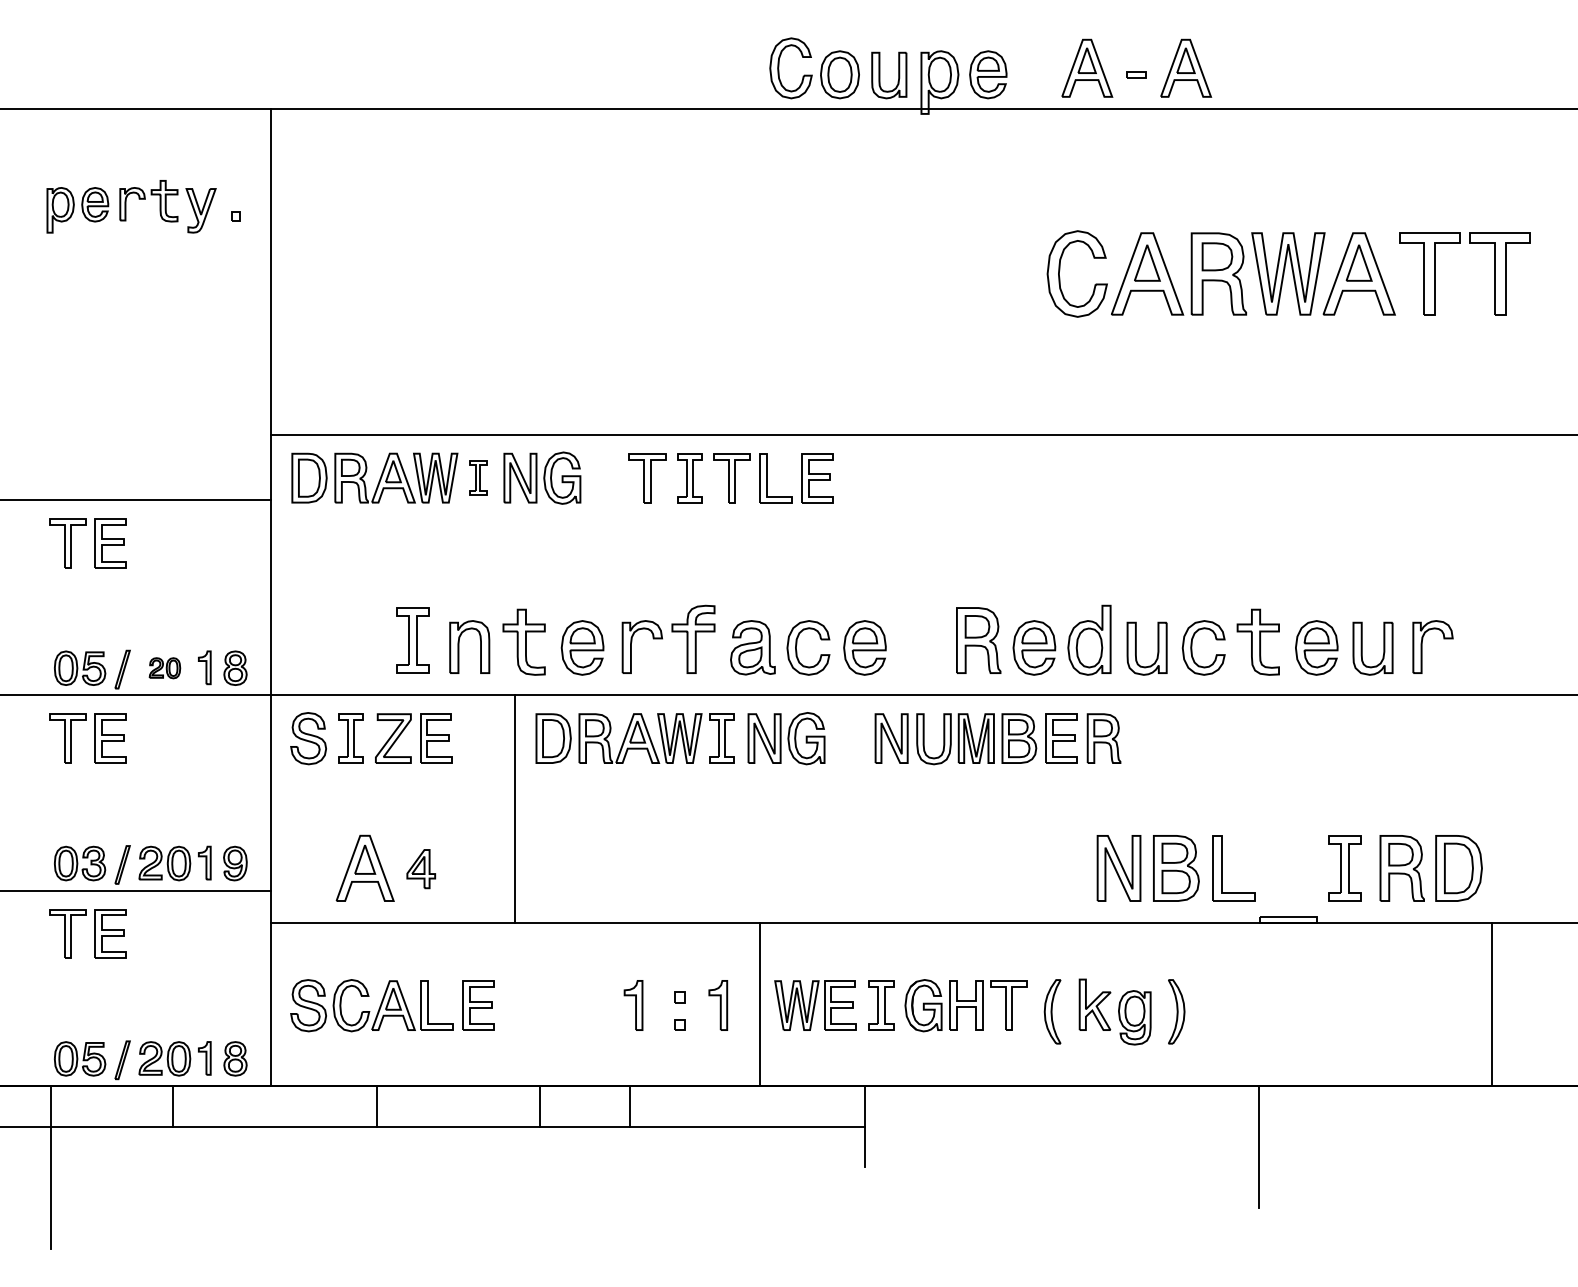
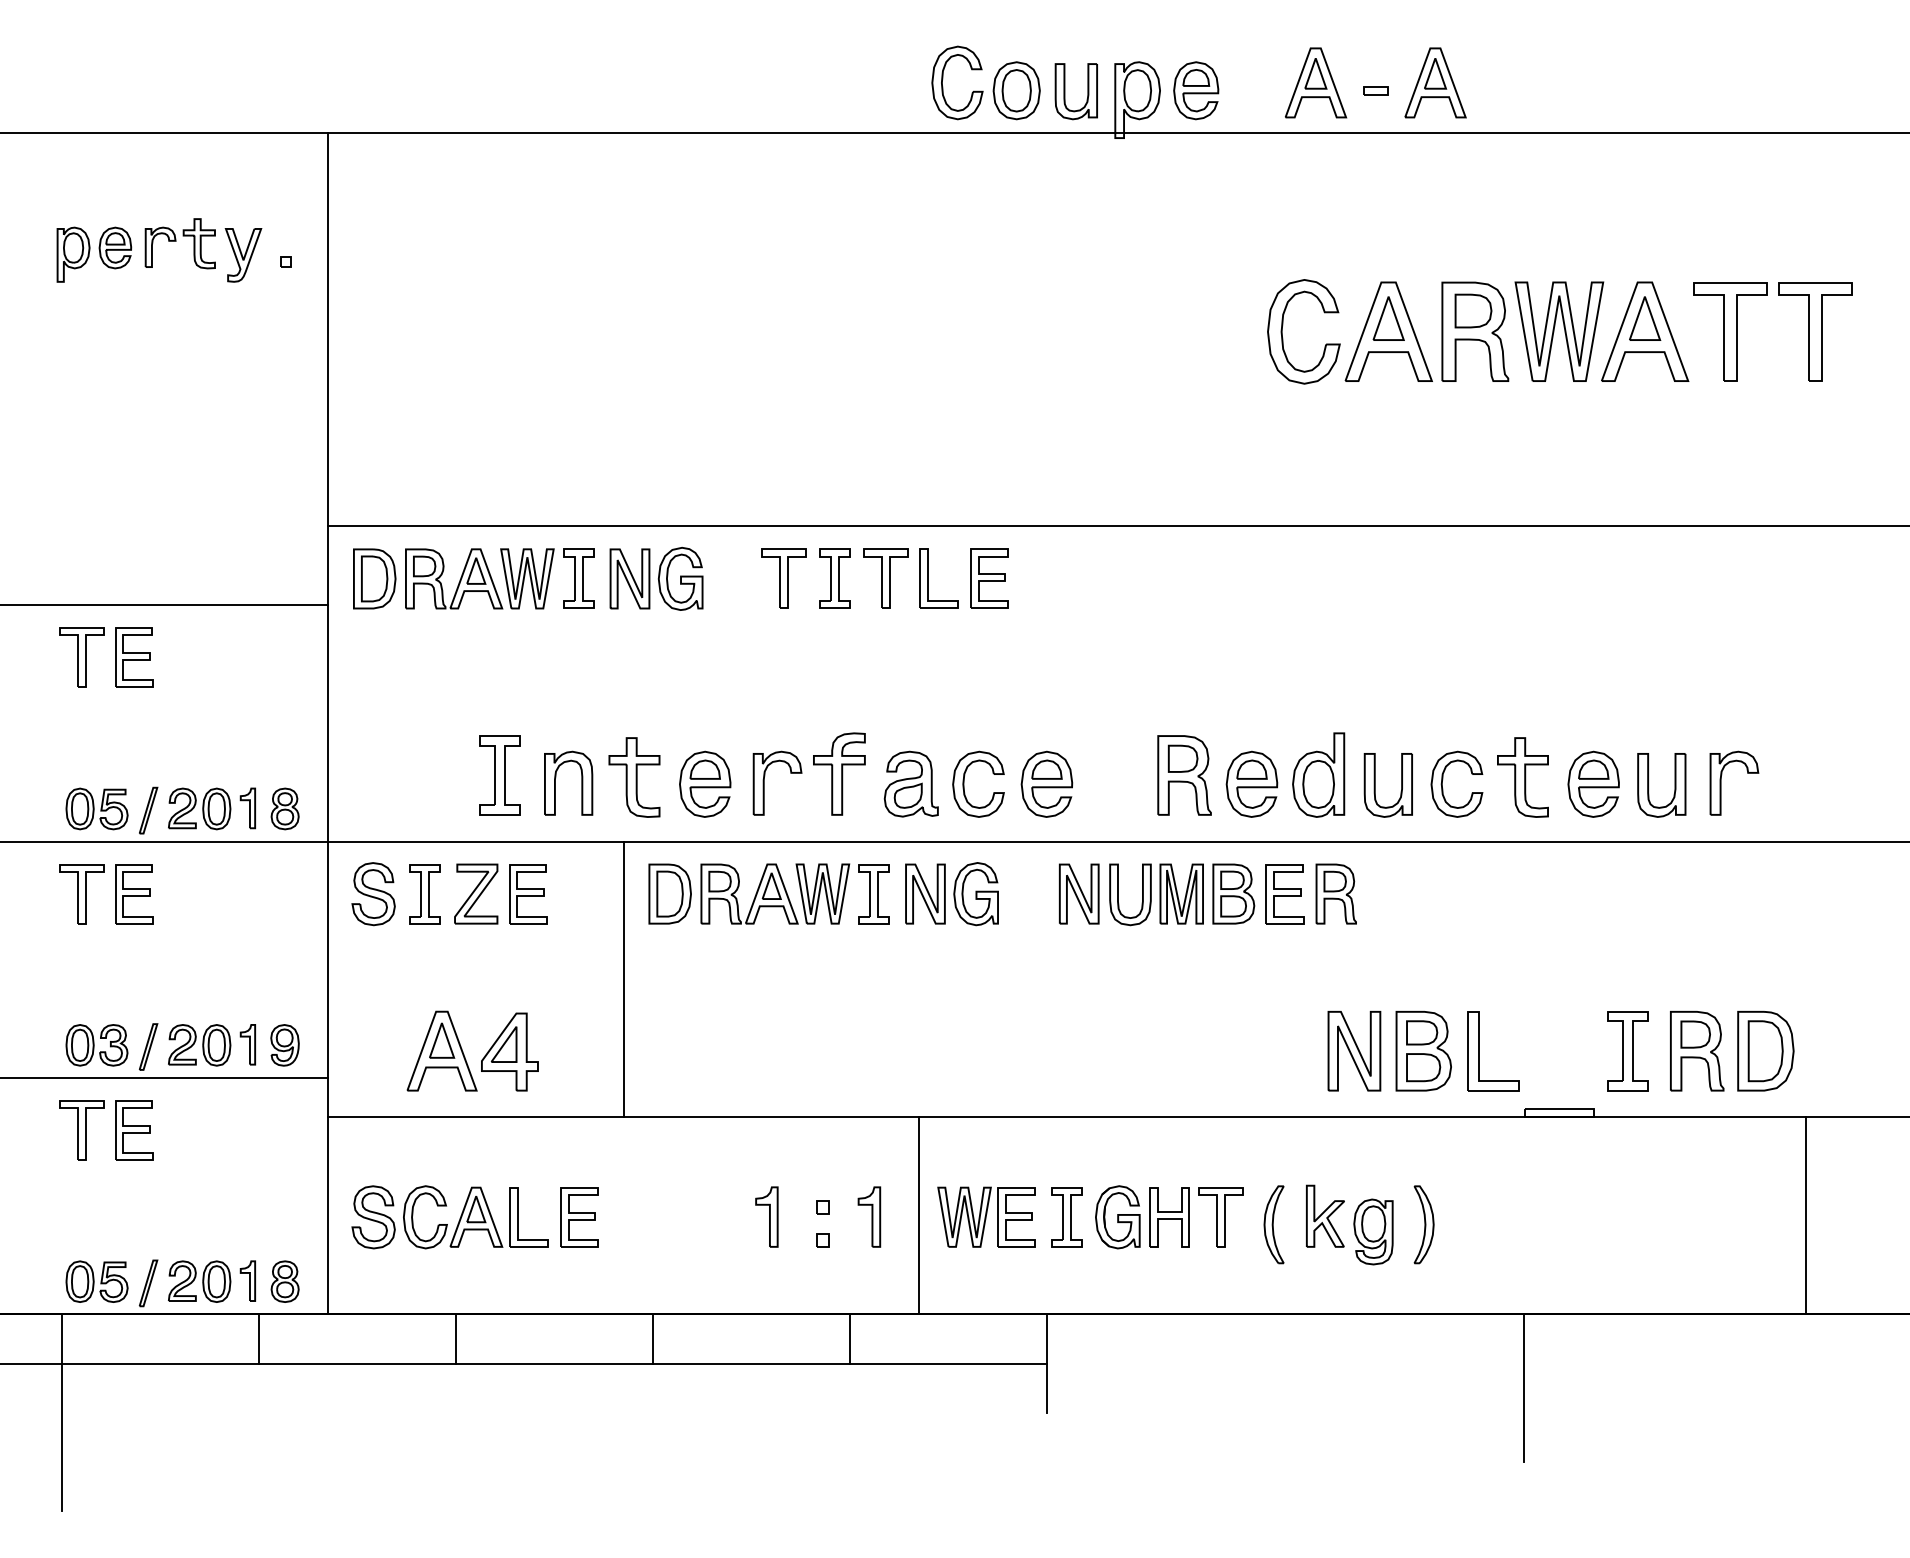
part: (477, 477) -> (578, 578), size x1.43
part: (164, 667) -> (199, 808), size x1.67
part: (420, 868) -> (509, 1051), size x1.67
line: (172, 1105) -> (259, 1338), moved
line: (629, 1105) -> (850, 1338), moved

